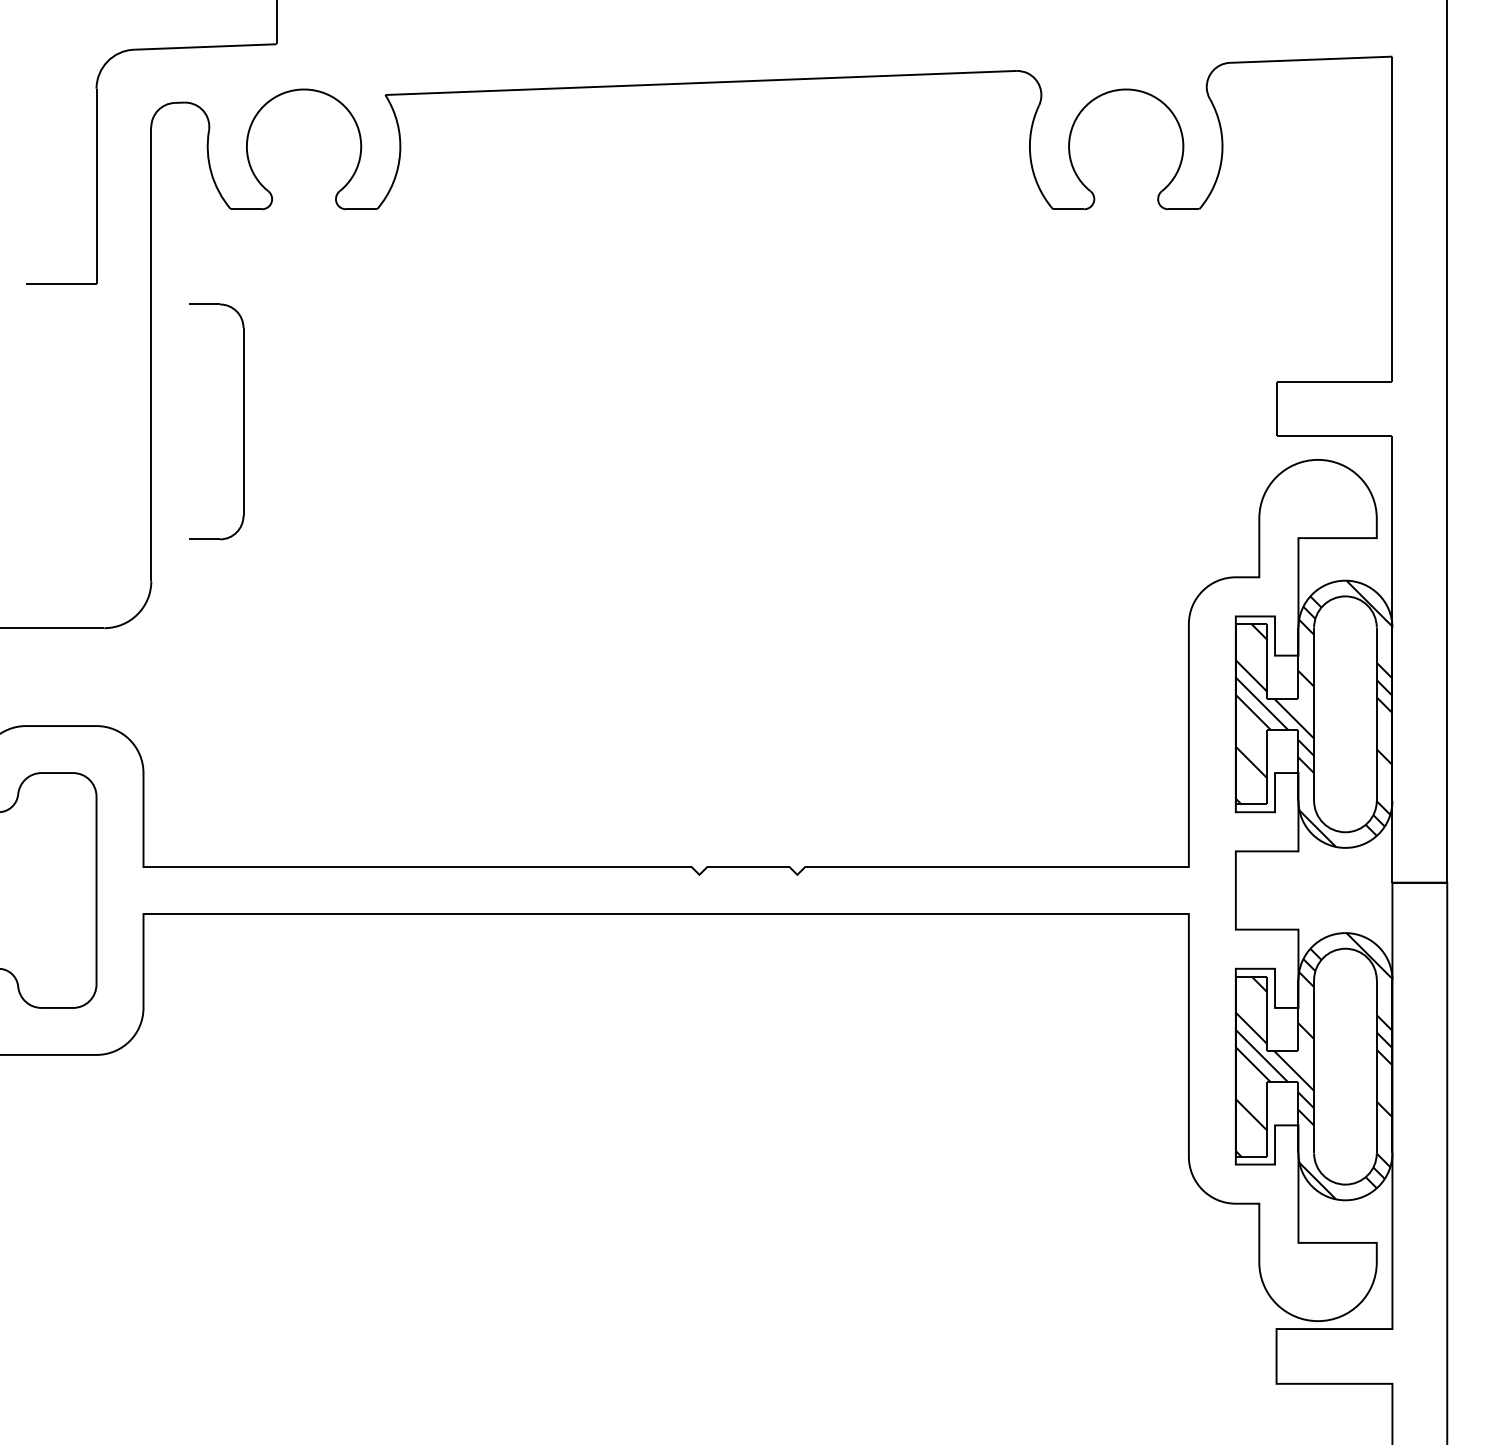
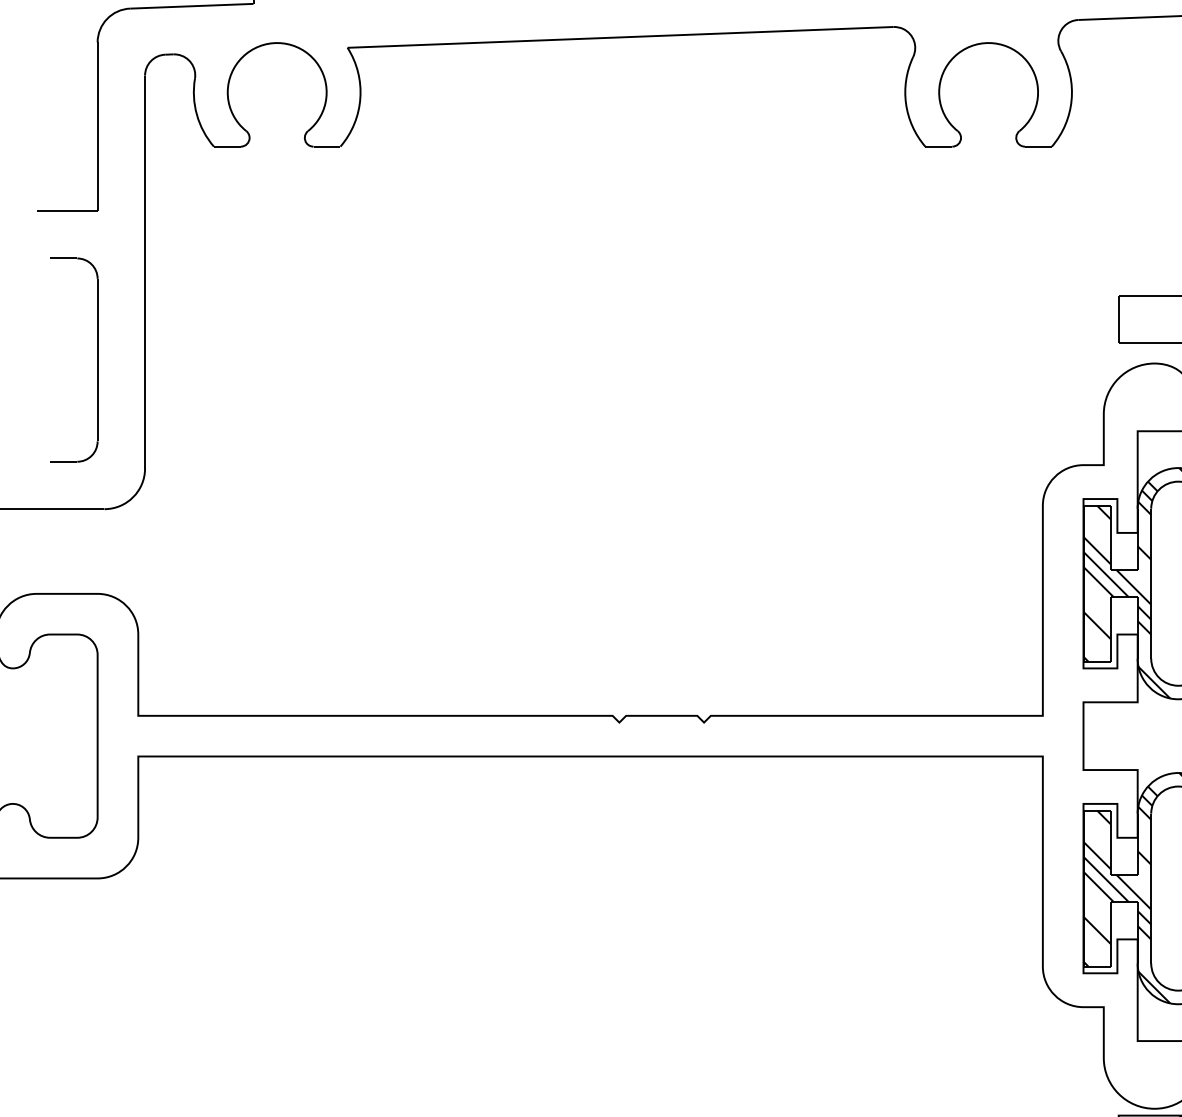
part: (243, 421) -> (97, 359), moved

